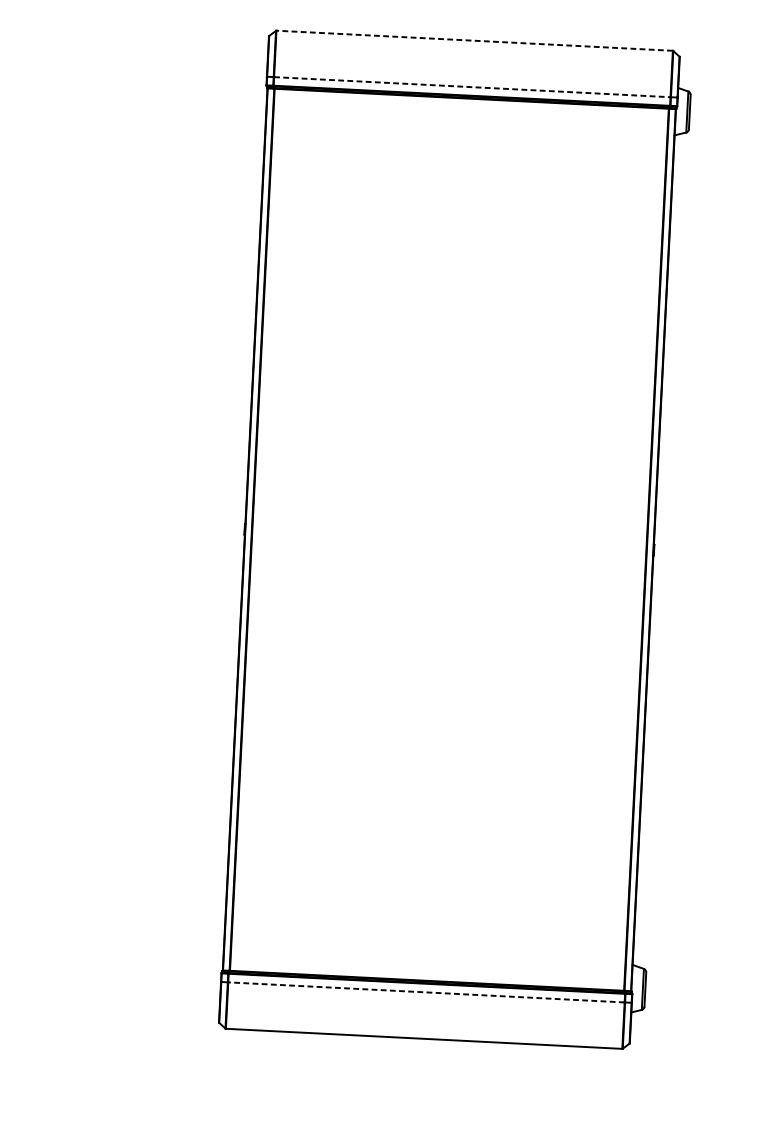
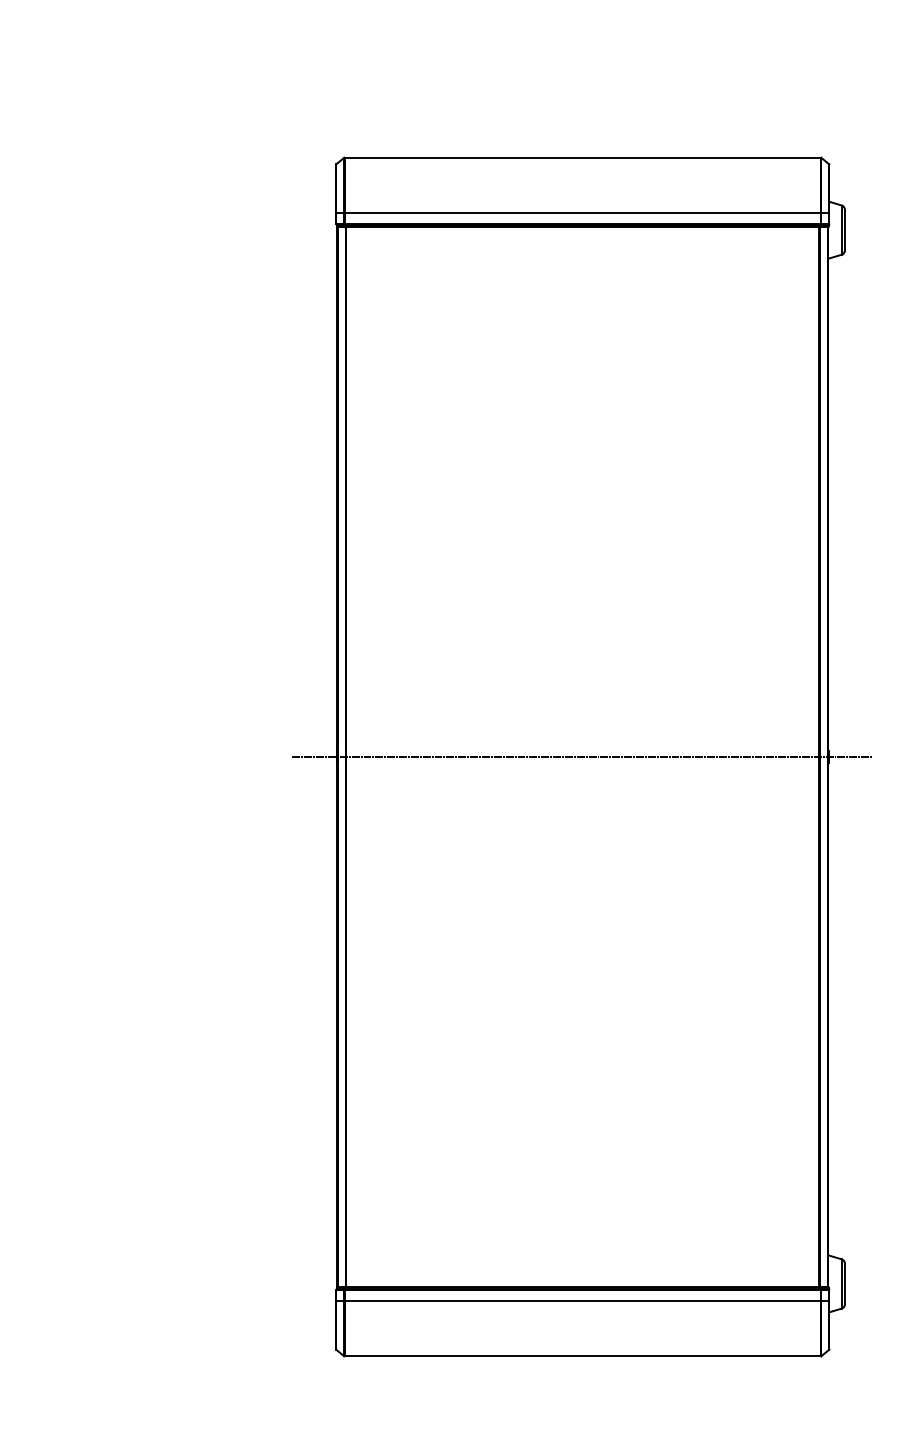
line: (474, 40) -> (582, 157), dashed -> solid
line: (472, 87) -> (583, 213), dashed -> solid
line: (449, 540) -> (582, 757), added
line: (426, 992) -> (582, 1300), dashed -> solid

